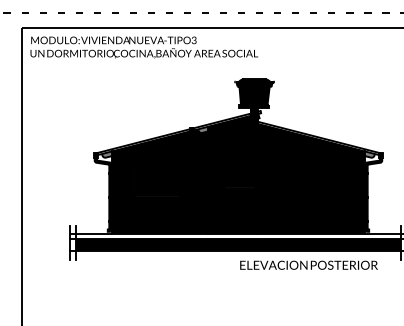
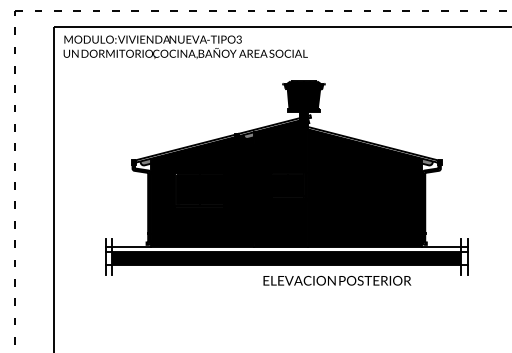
text: (309, 265) -> (337, 280), moved

